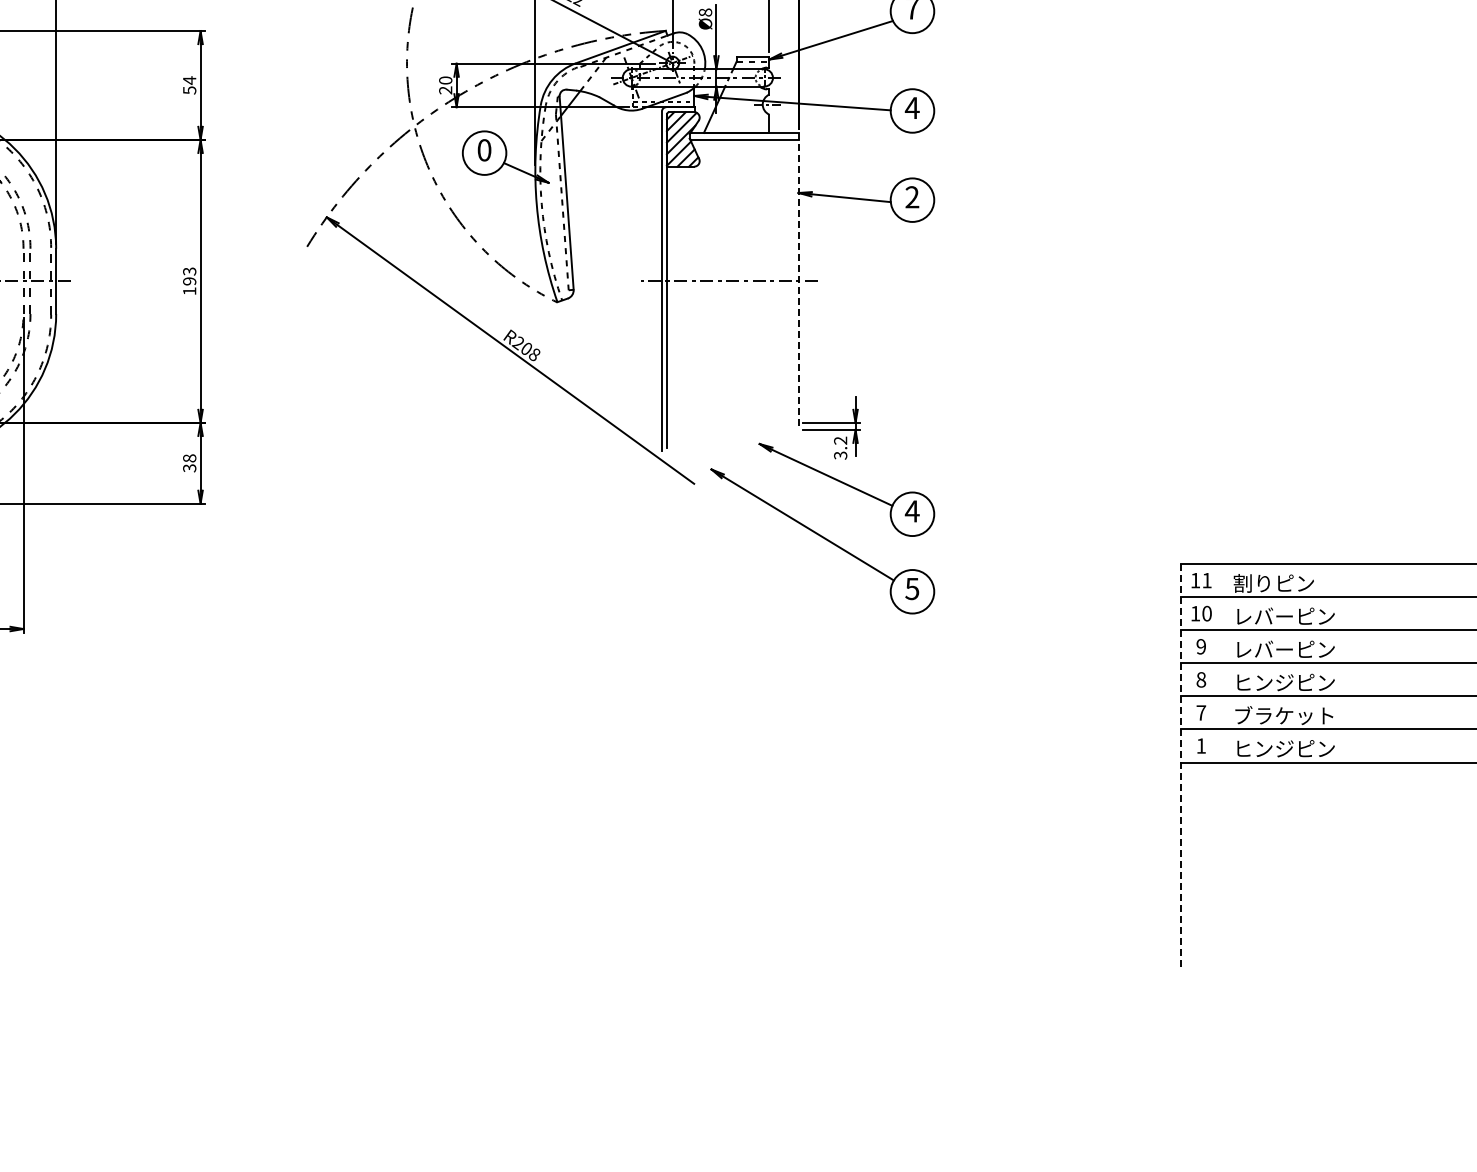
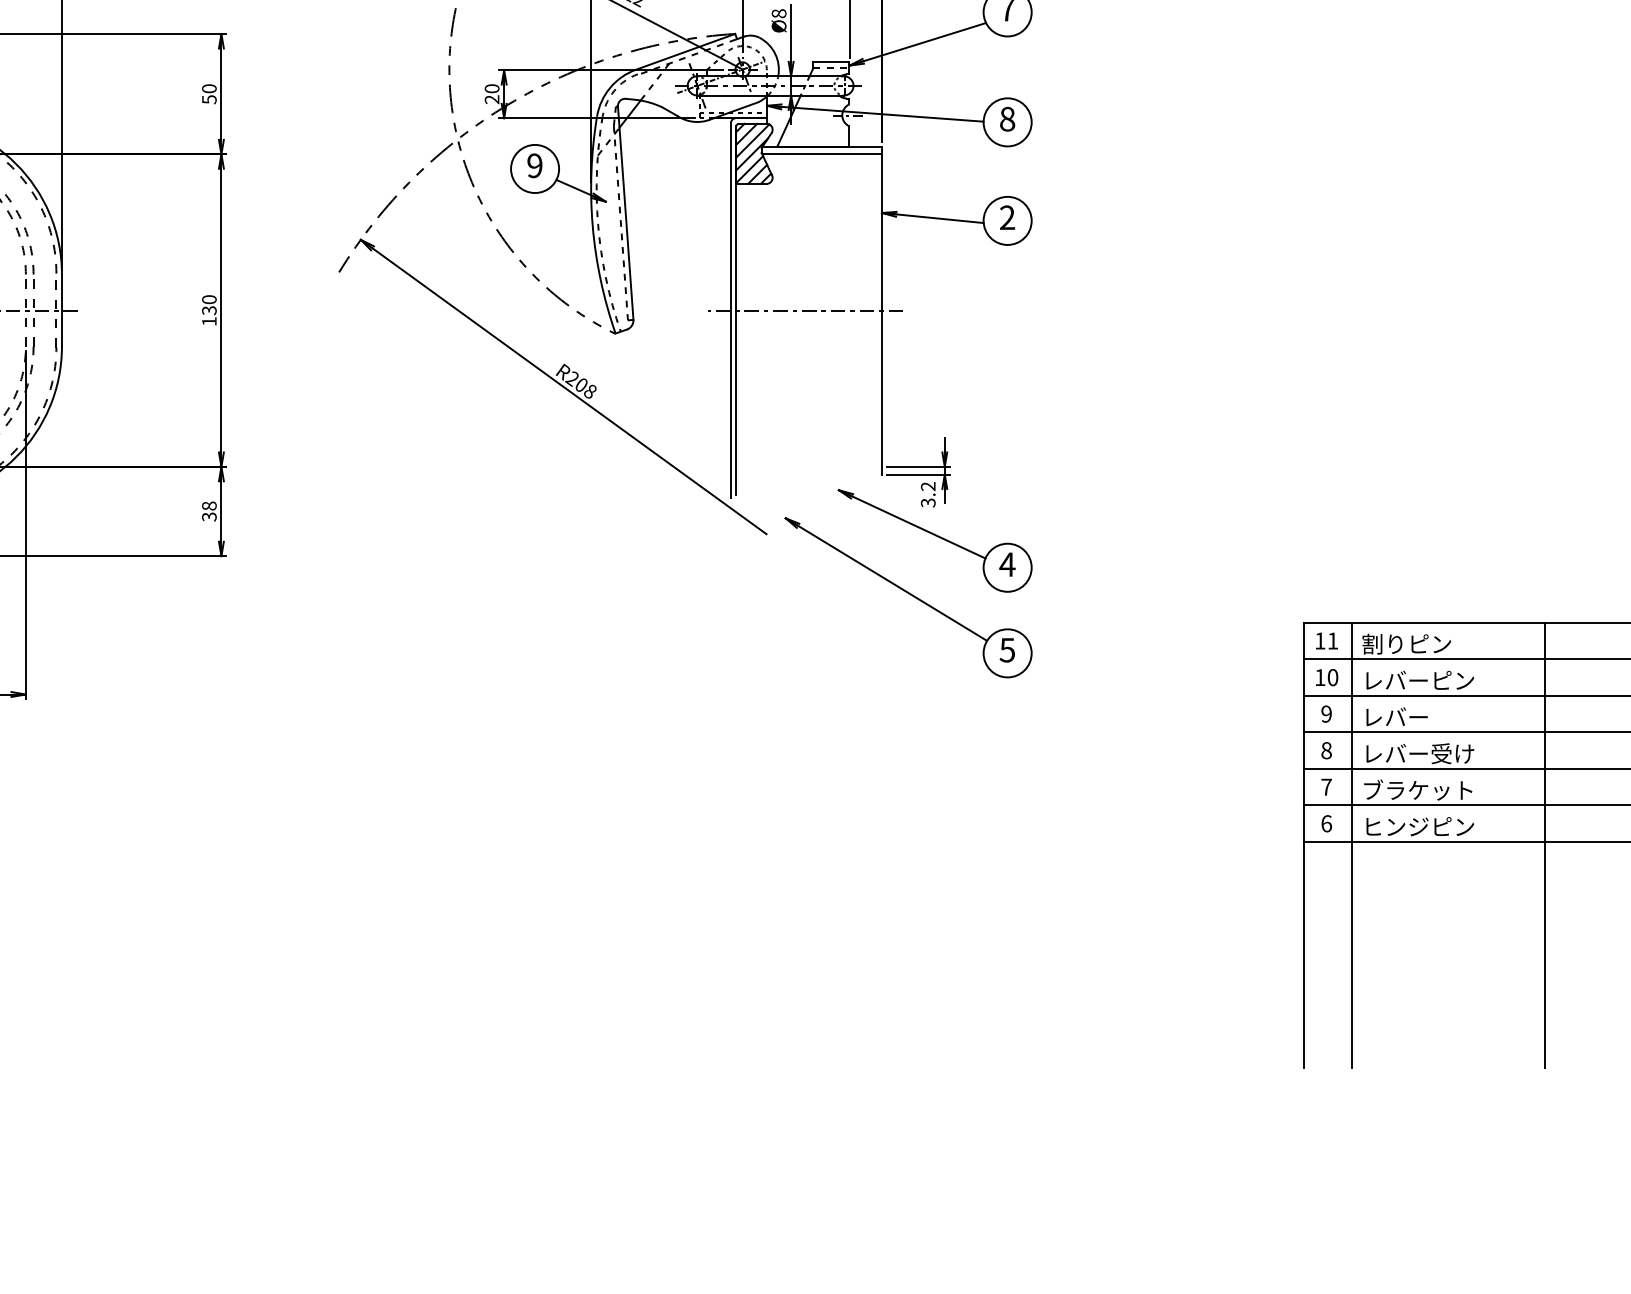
text: (189, 80) -> (209, 88), 54 -> 50
text: (911, 108) -> (1006, 119), 4 -> 8
text: (484, 150) -> (534, 166), 0 -> 9
text: (189, 276) -> (209, 305), 193 -> 130
line: (798, 281) -> (881, 310), dashed -> solid
text: (1316, 648) -> (1453, 716), レバーピン -> レバー
text: (1285, 682) -> (1419, 753), ヒンジピン -> レバー受け
text: (1201, 745) -> (1326, 823), 1 -> 6
line: (1180, 765) -> (1303, 845), dashed -> solid
line: (1224, 765) -> (1352, 845), added
line: (1398, 765) -> (1544, 845), added

